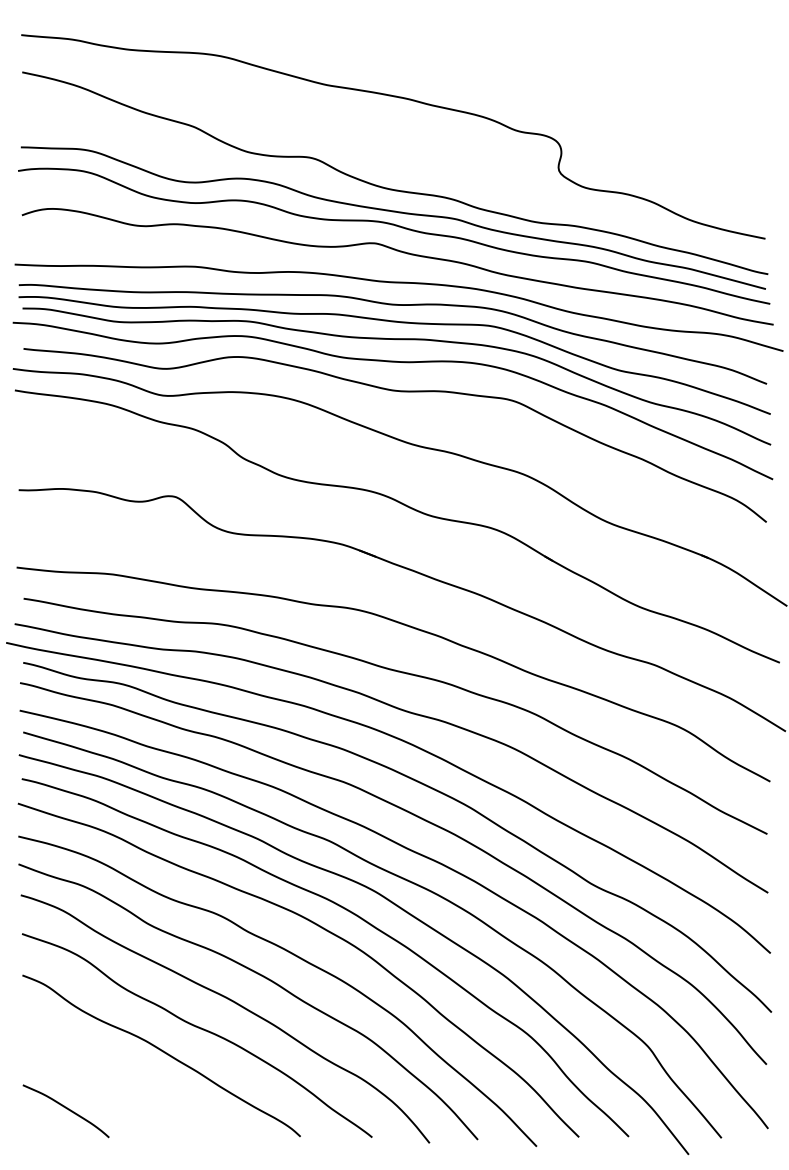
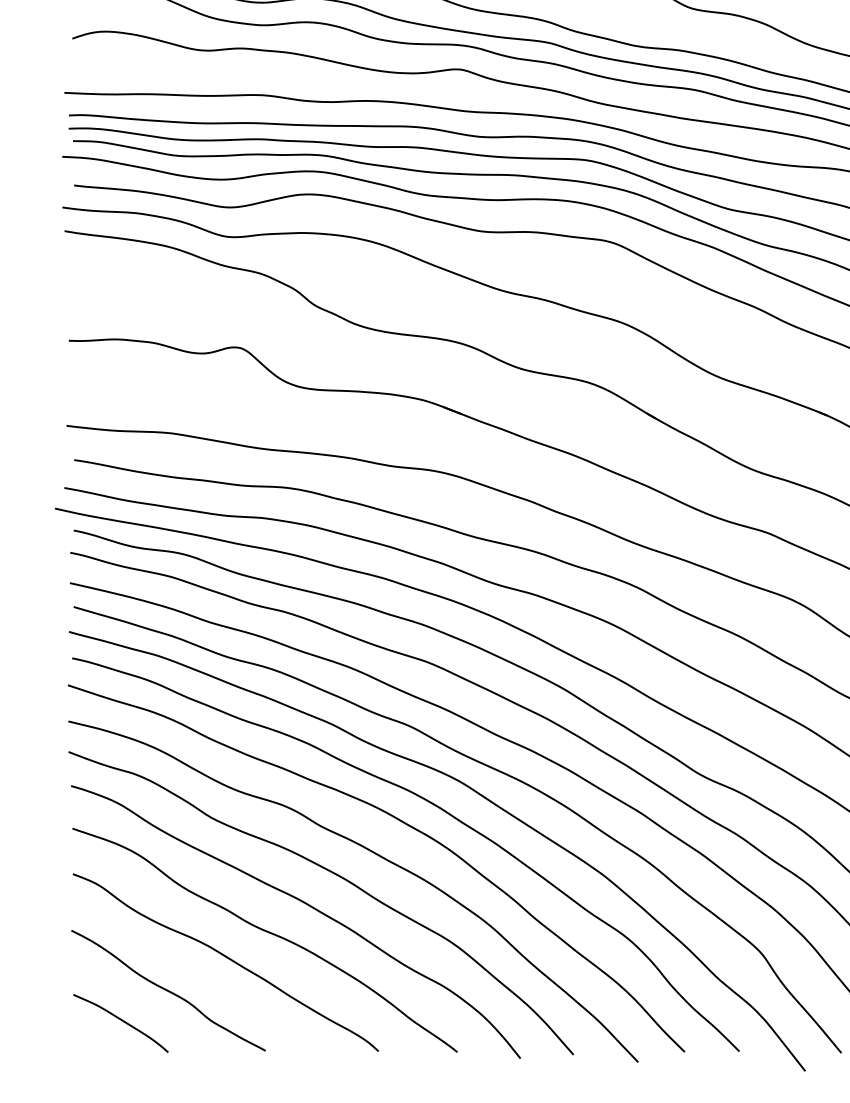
curve: (109, 1081) -> (168, 990), added

